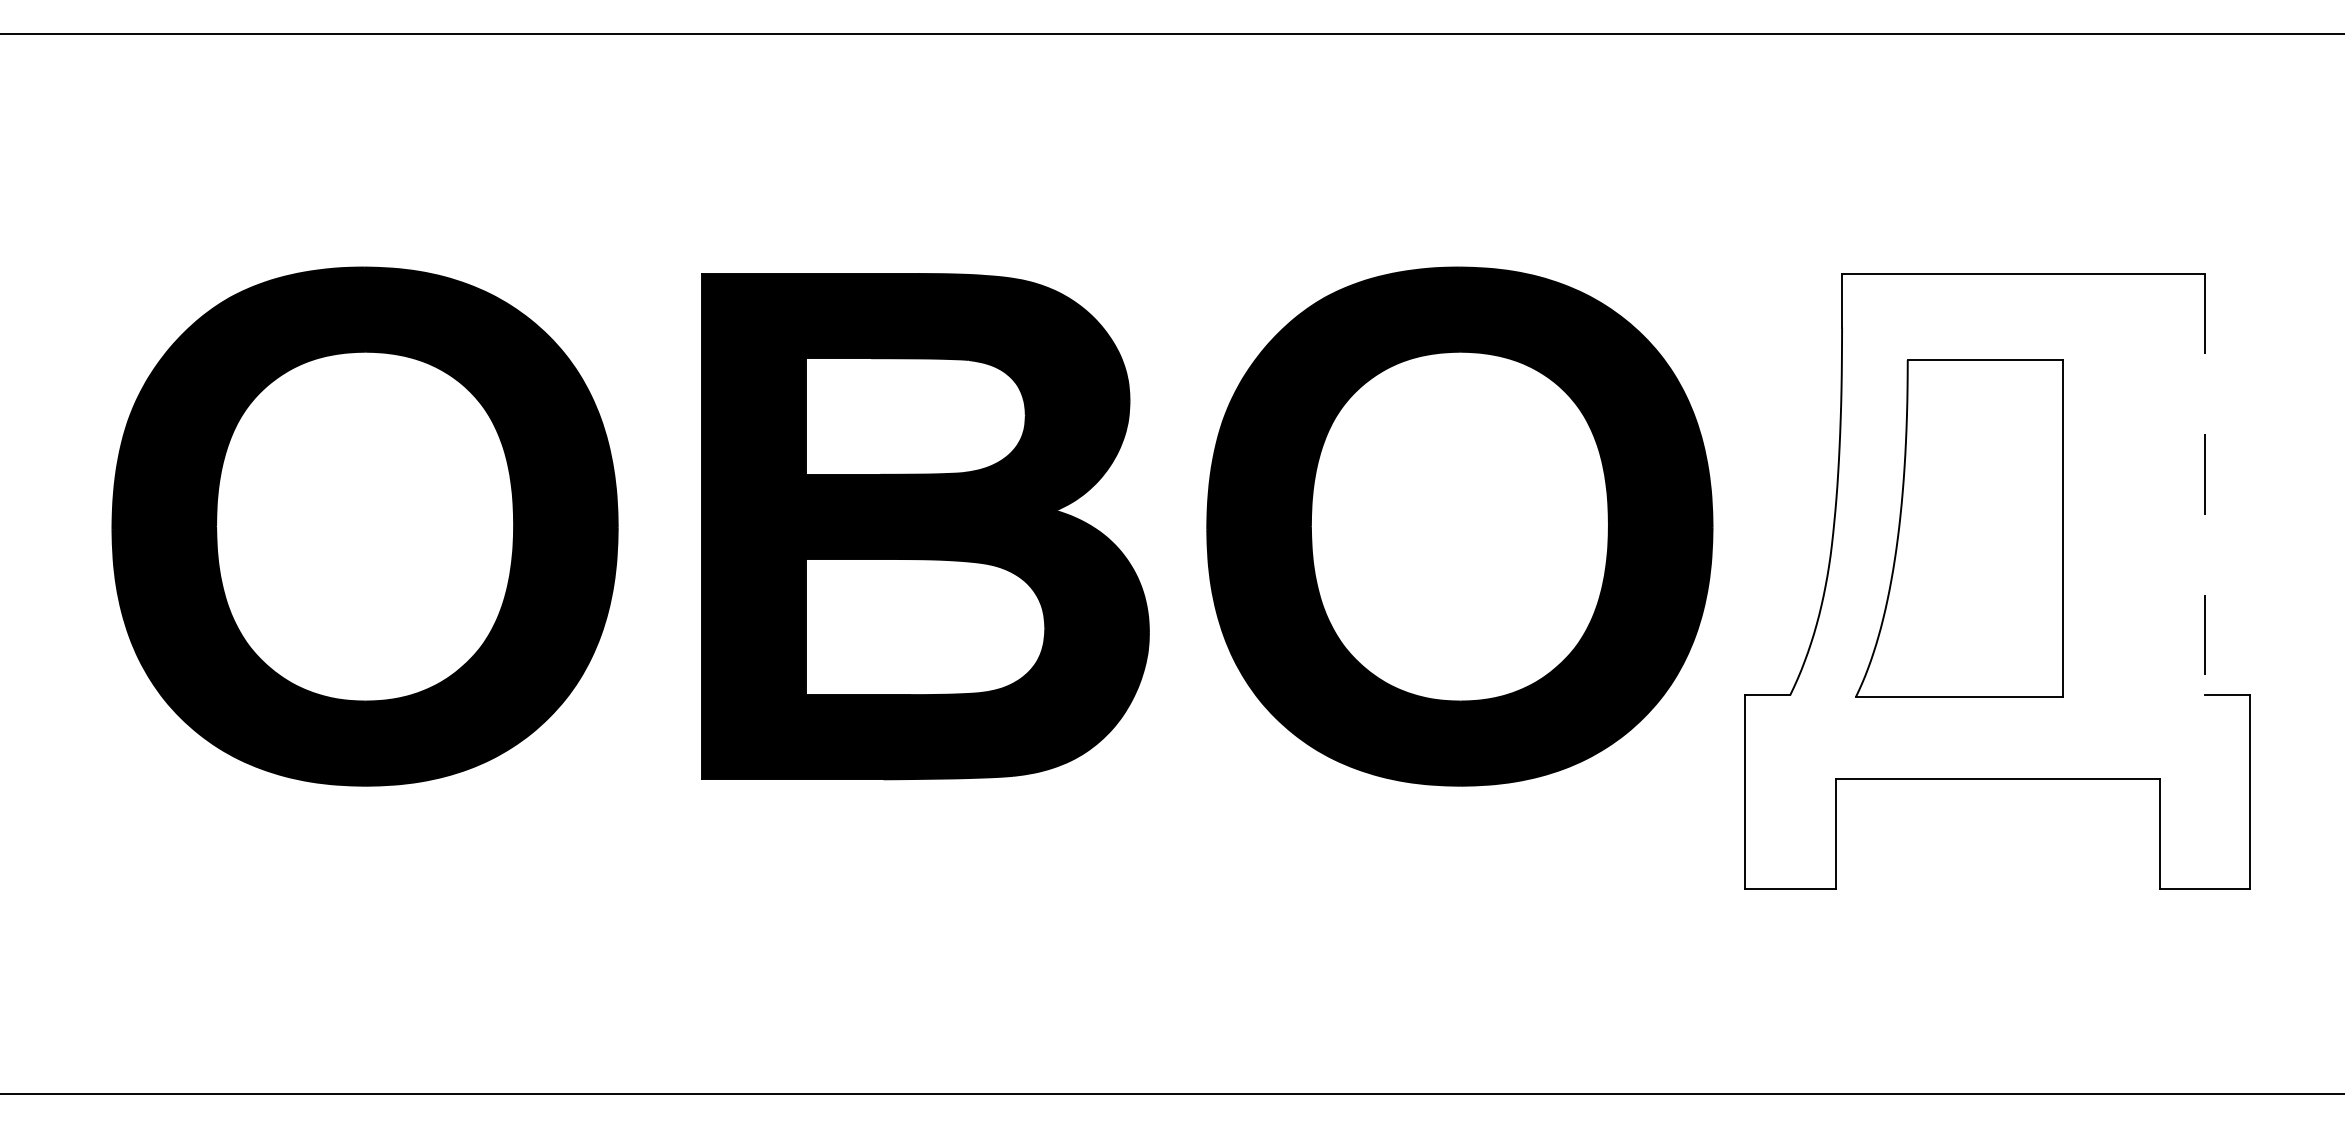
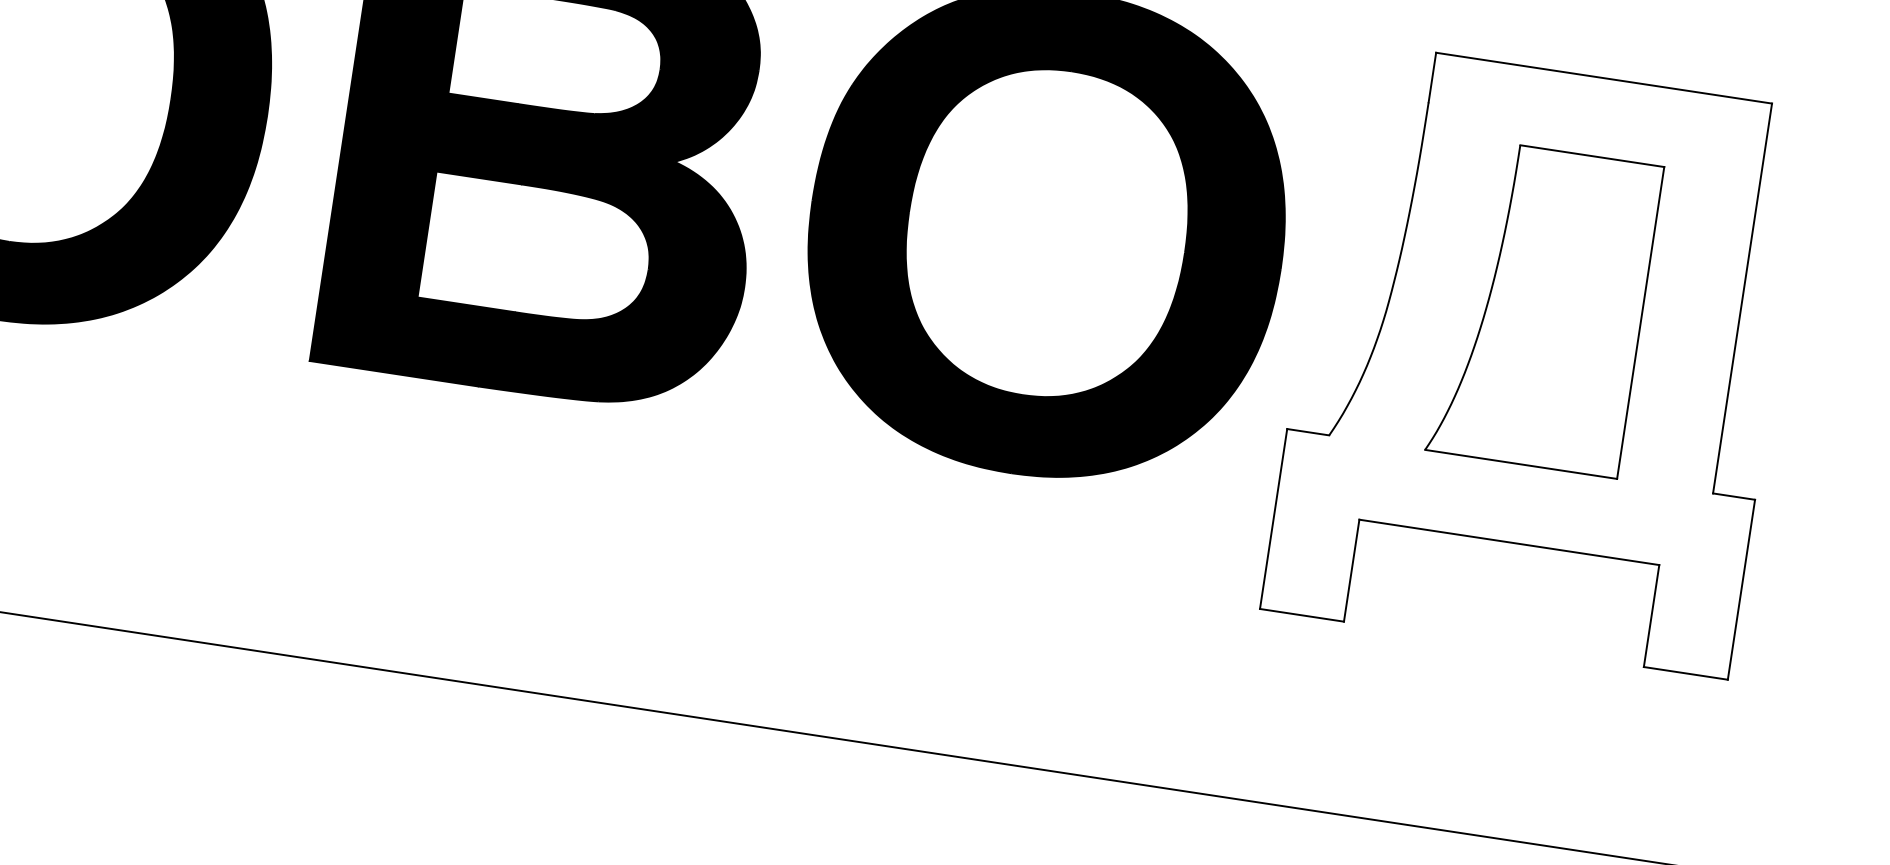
line: (2204, 484) -> (1742, 298), dashed -> solid
part: (1959, 528) -> (1544, 308), moved

